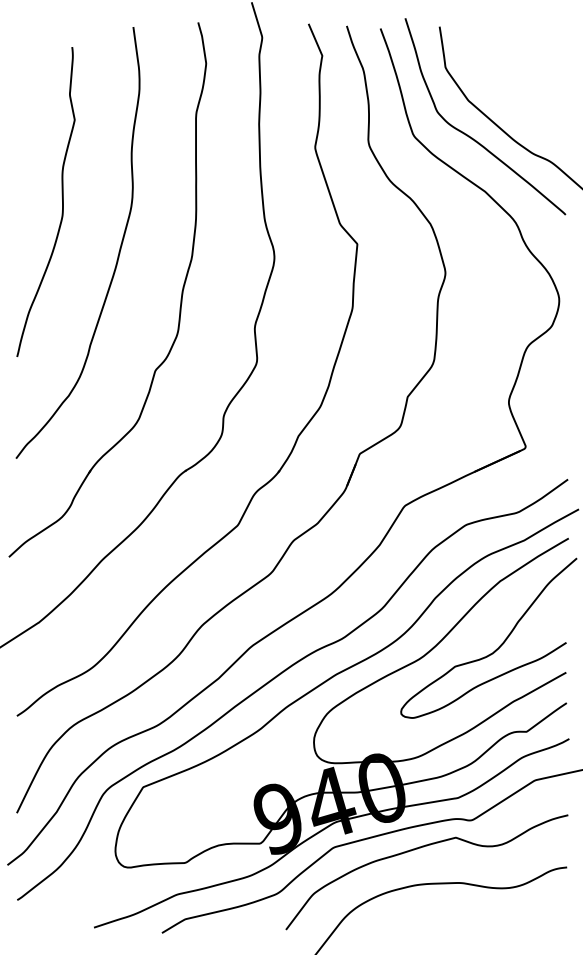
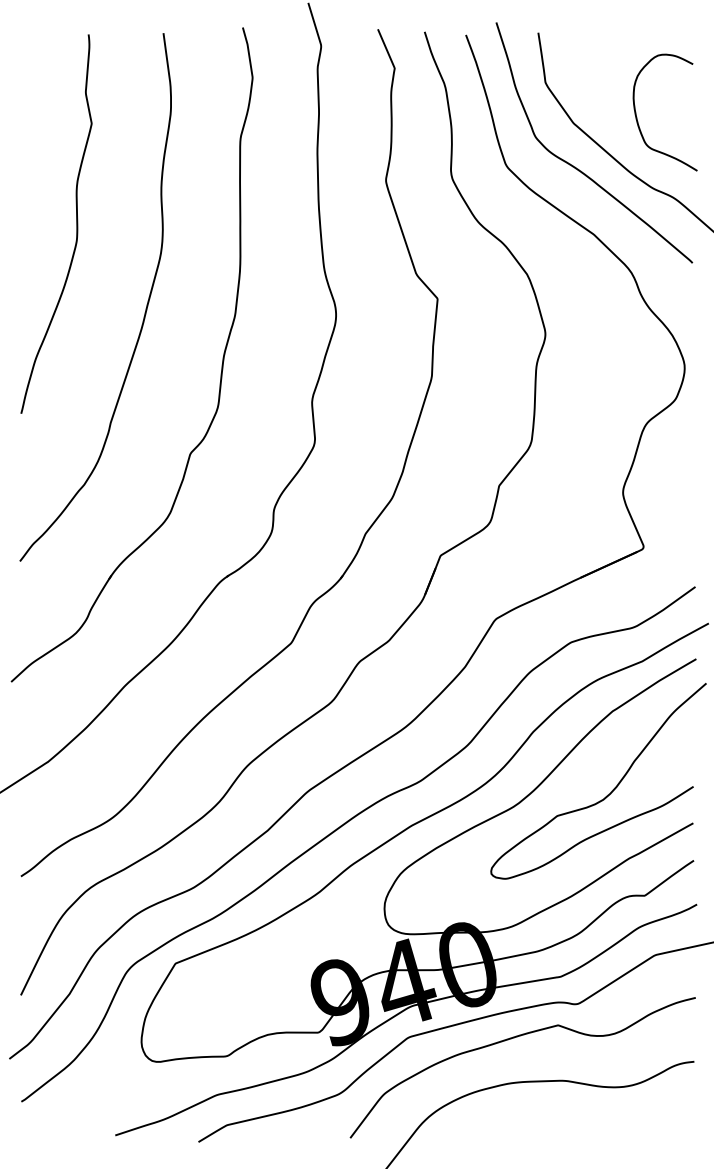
curve: (520, 93) -> (637, 114), added
curve: (61, 196) -> (75, 217), moved

